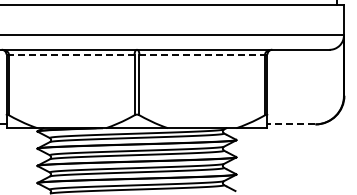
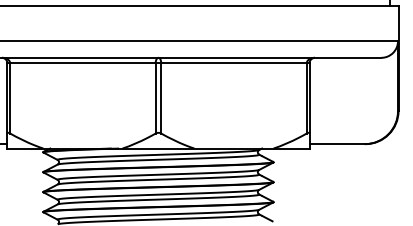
line: (136, 54) -> (157, 63), dashed -> solid
line: (291, 124) -> (337, 144), dashed -> solid

